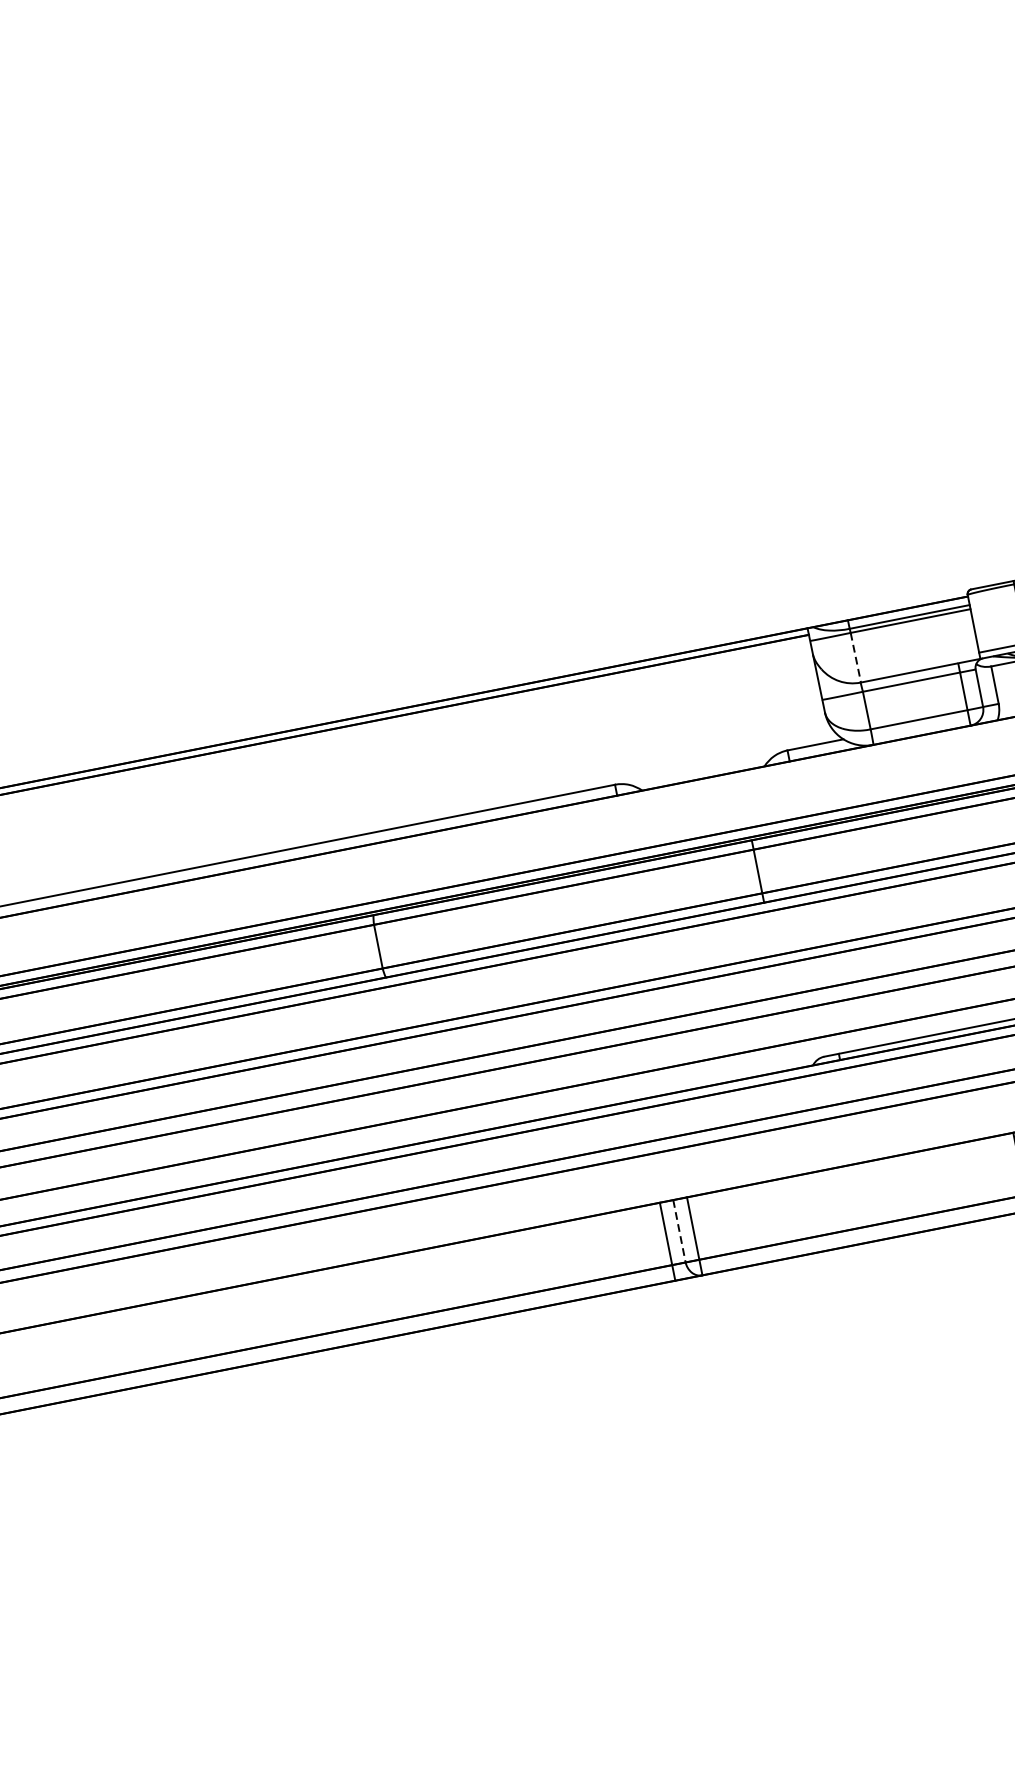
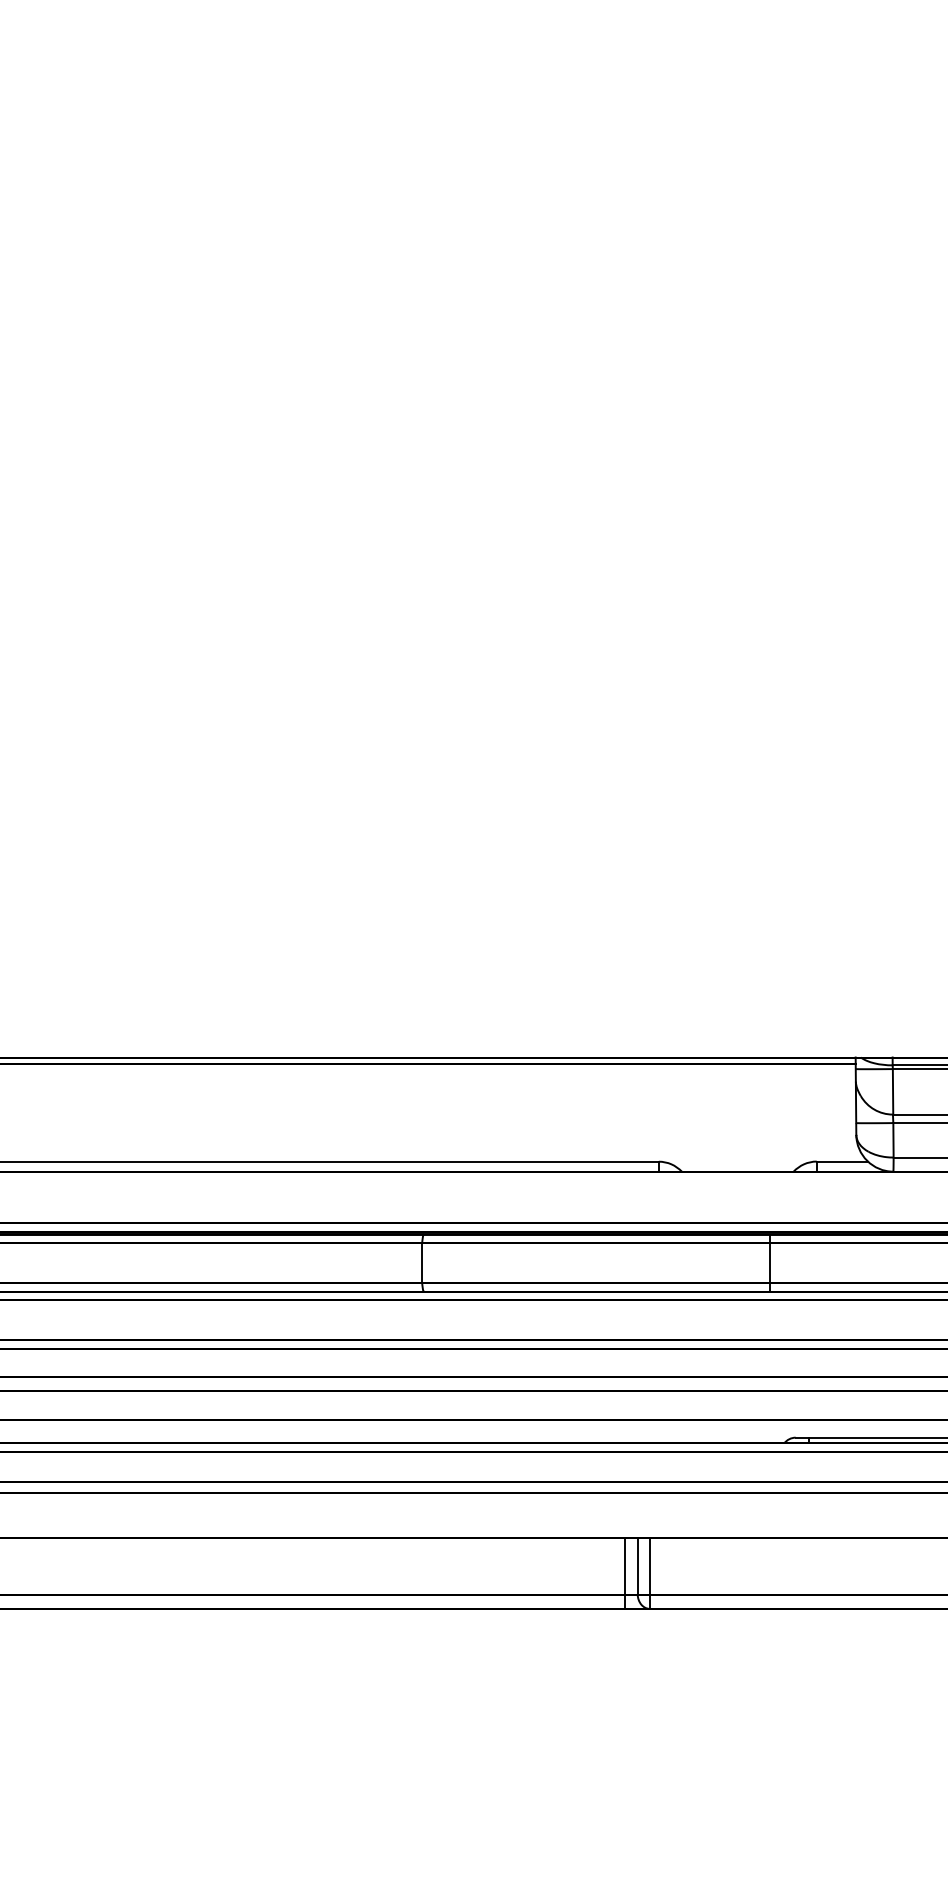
line: (856, 657) -> (893, 1091), dashed -> solid
line: (679, 1231) -> (637, 1566), dashed -> solid

